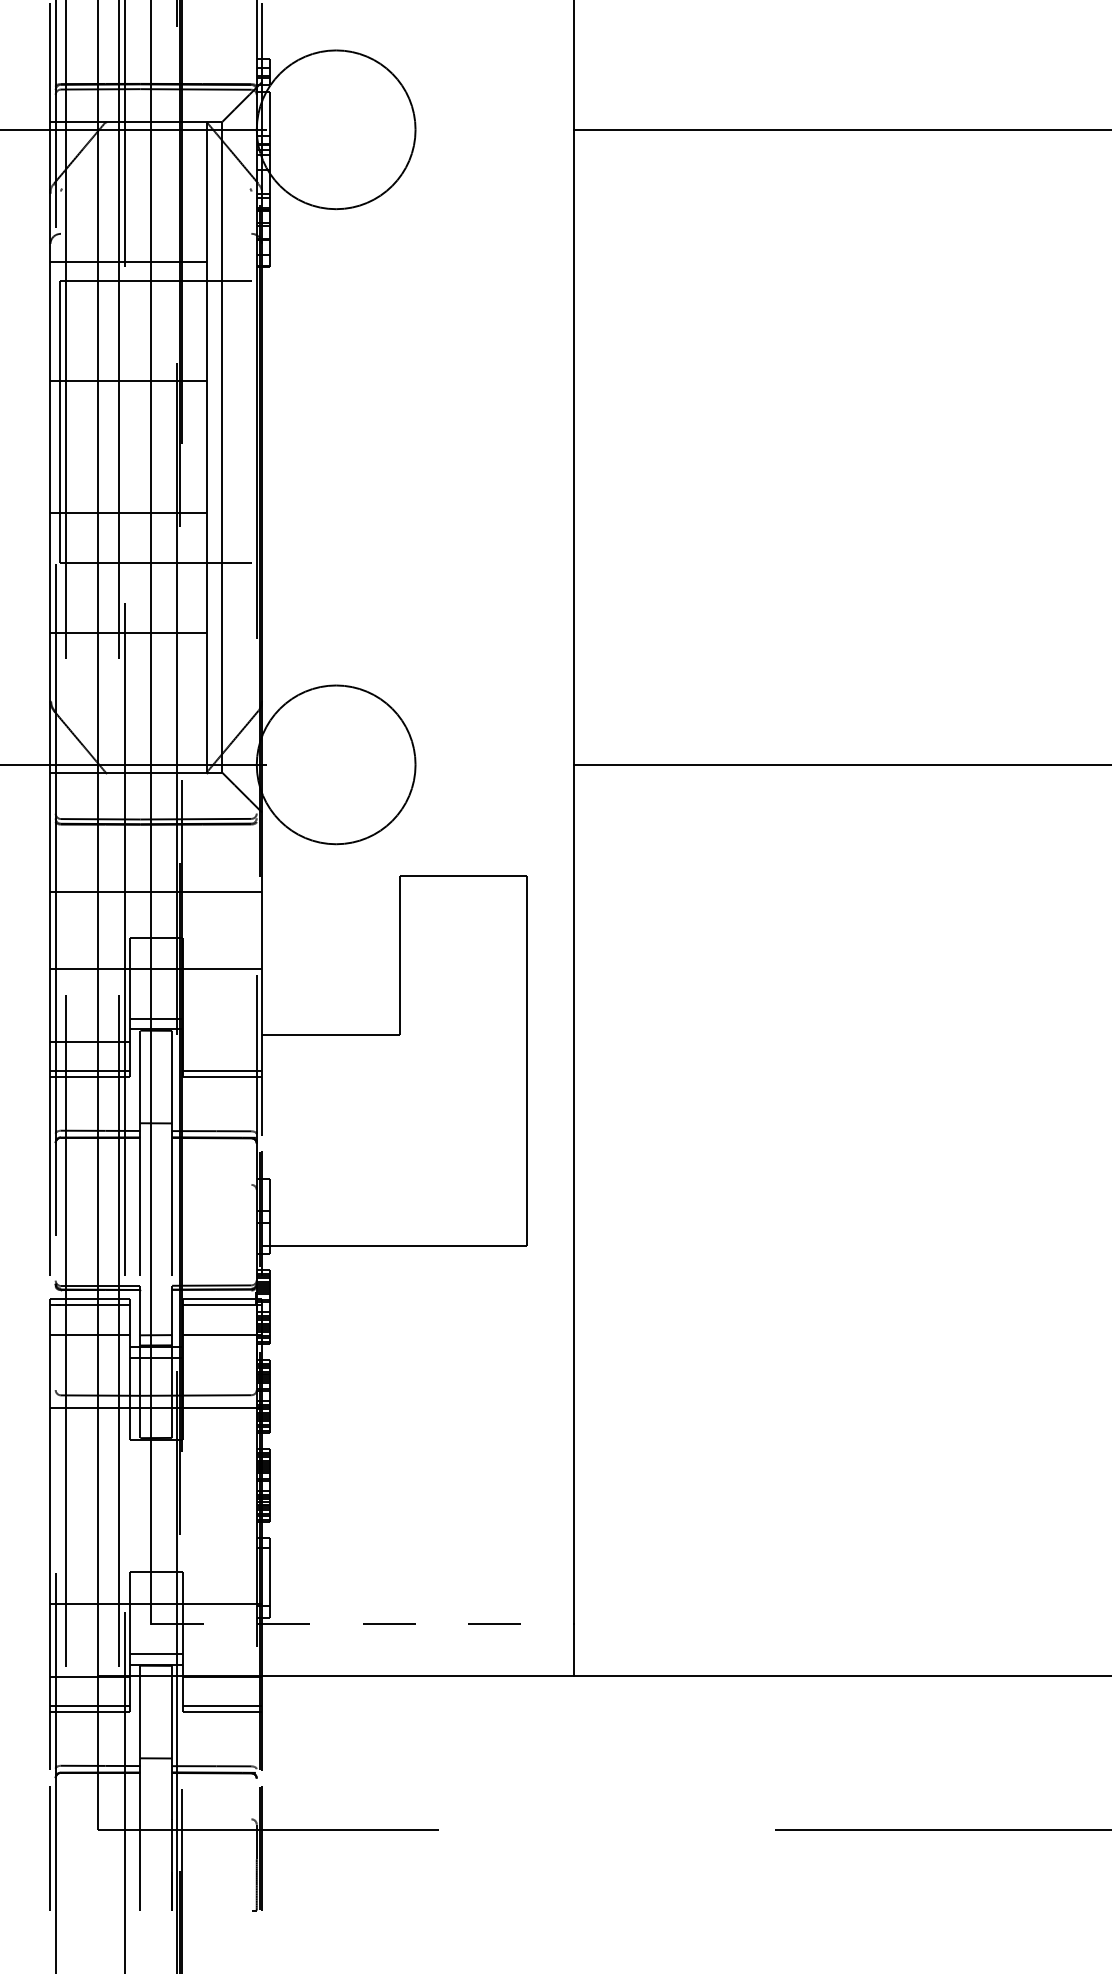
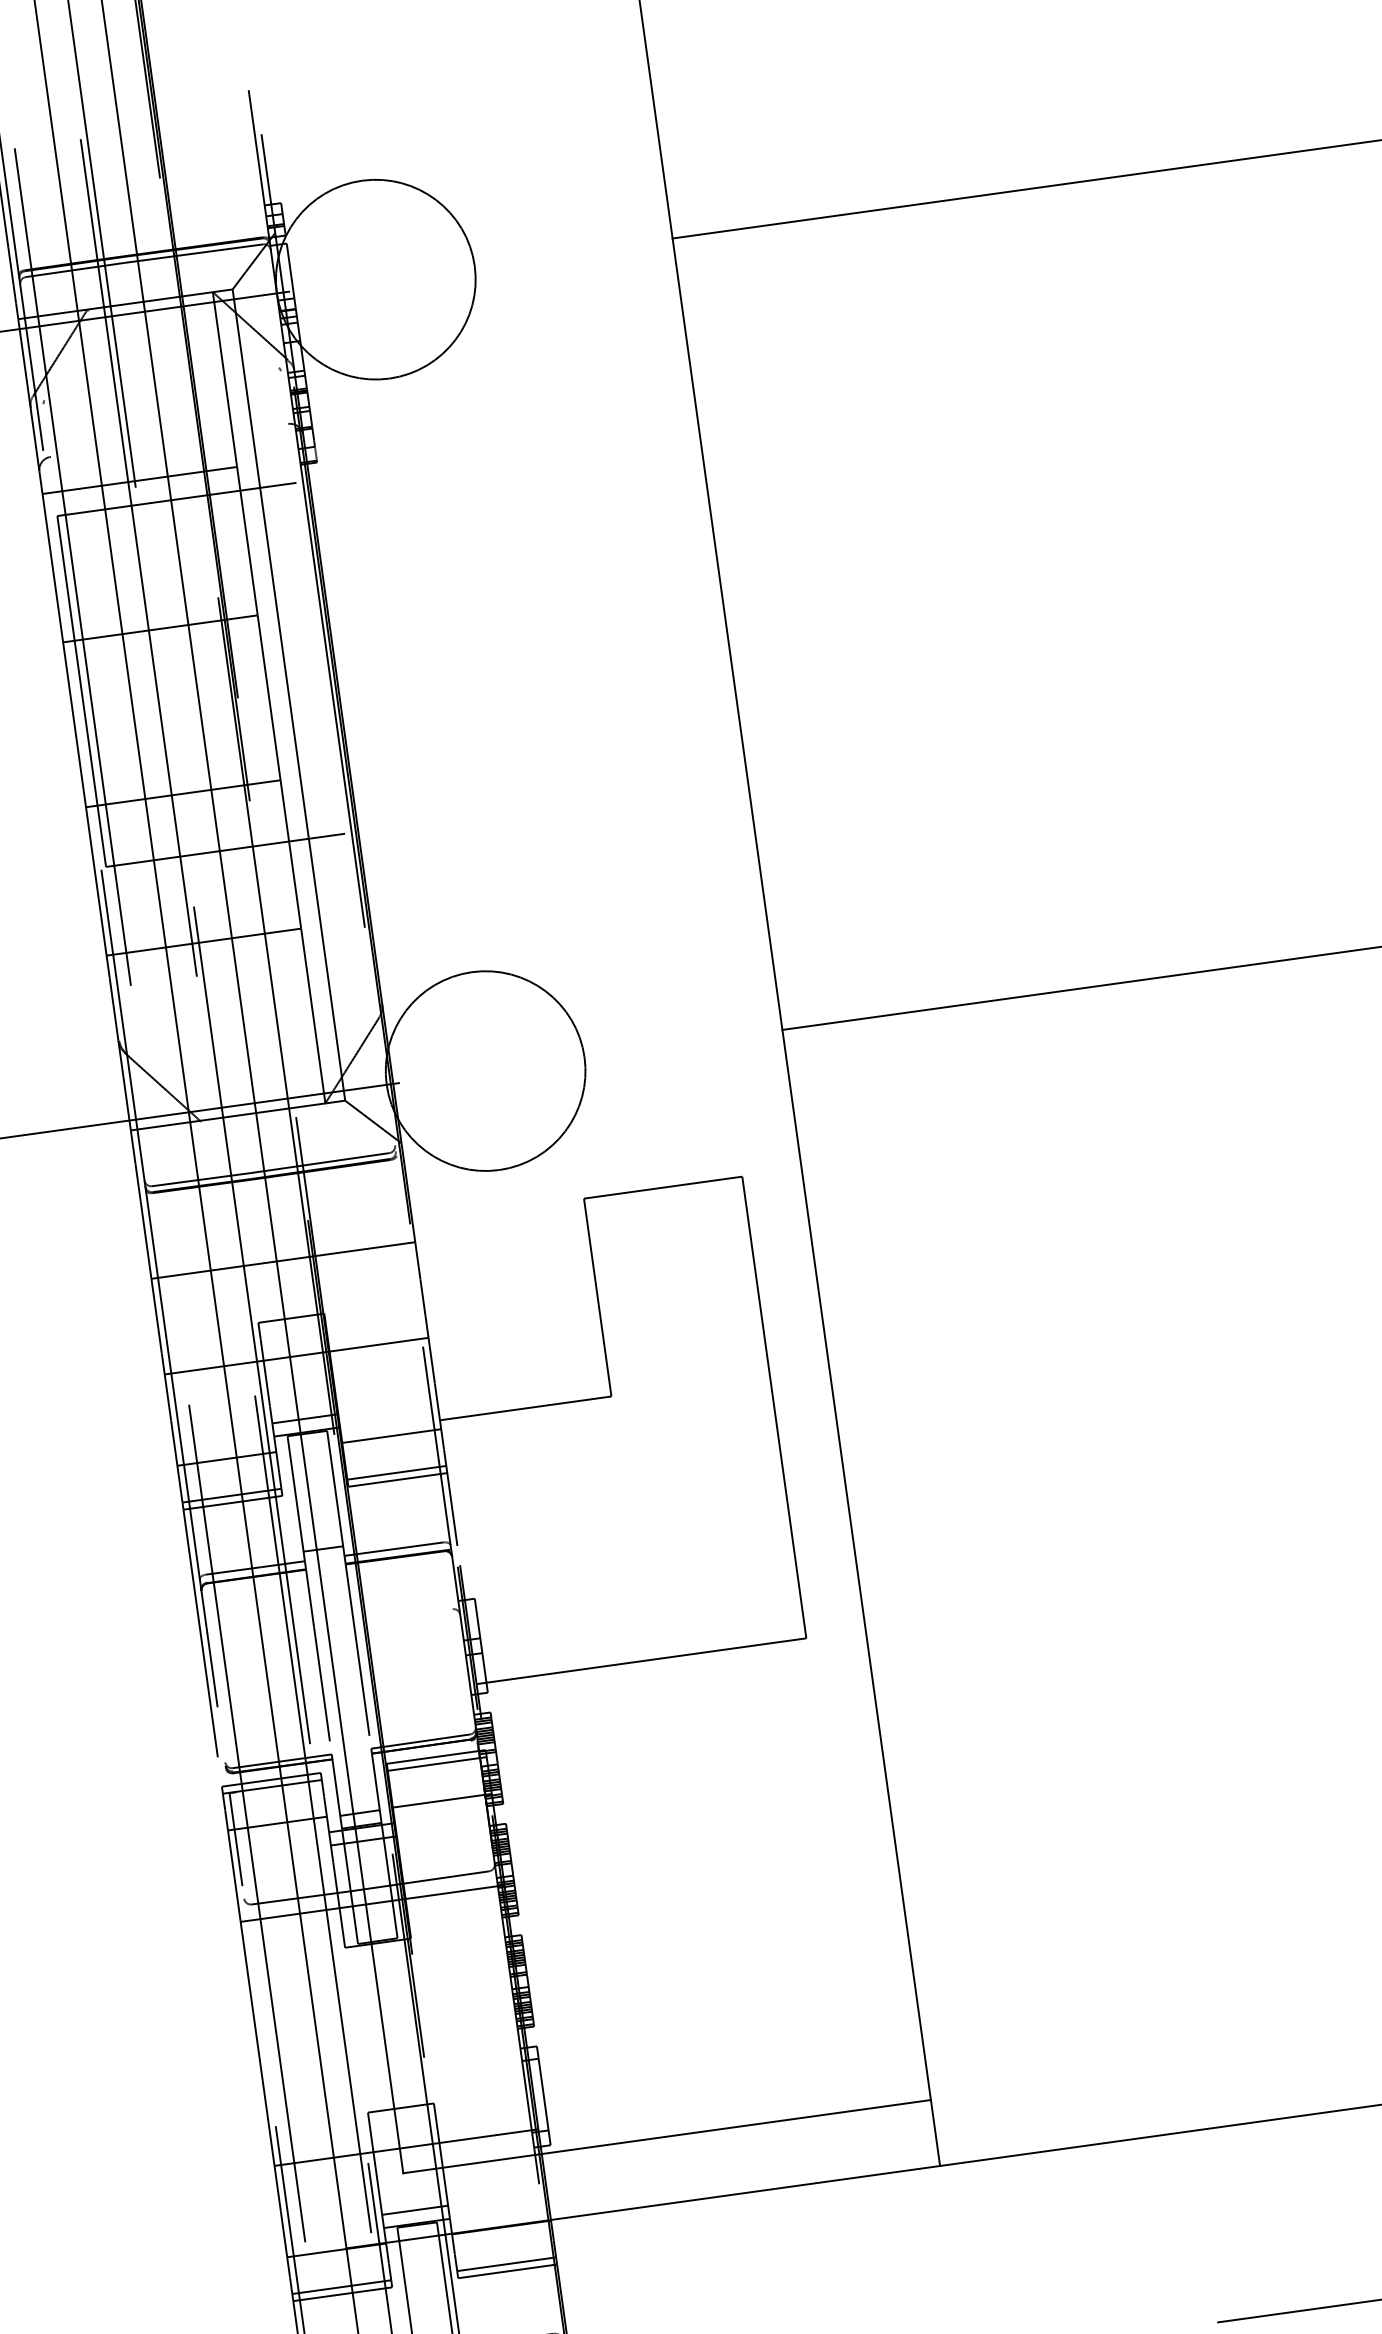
line: (222, 1041) -> (391, 1435), added
line: (55, 1342) -> (235, 1839), added
line: (362, 1623) -> (666, 2136), dashed -> solid

